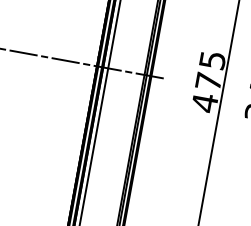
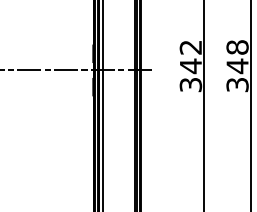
text: (208, 81) -> (190, 66), 475 -> 342

